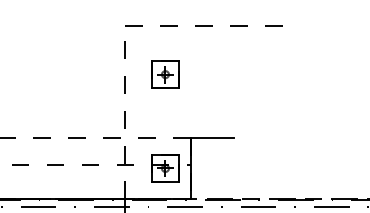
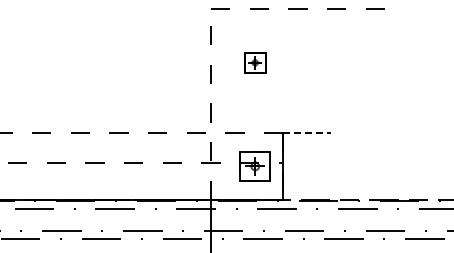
part: (164, 74) -> (254, 62), size x0.7
line: (212, 137) -> (307, 132), solid -> dashed

